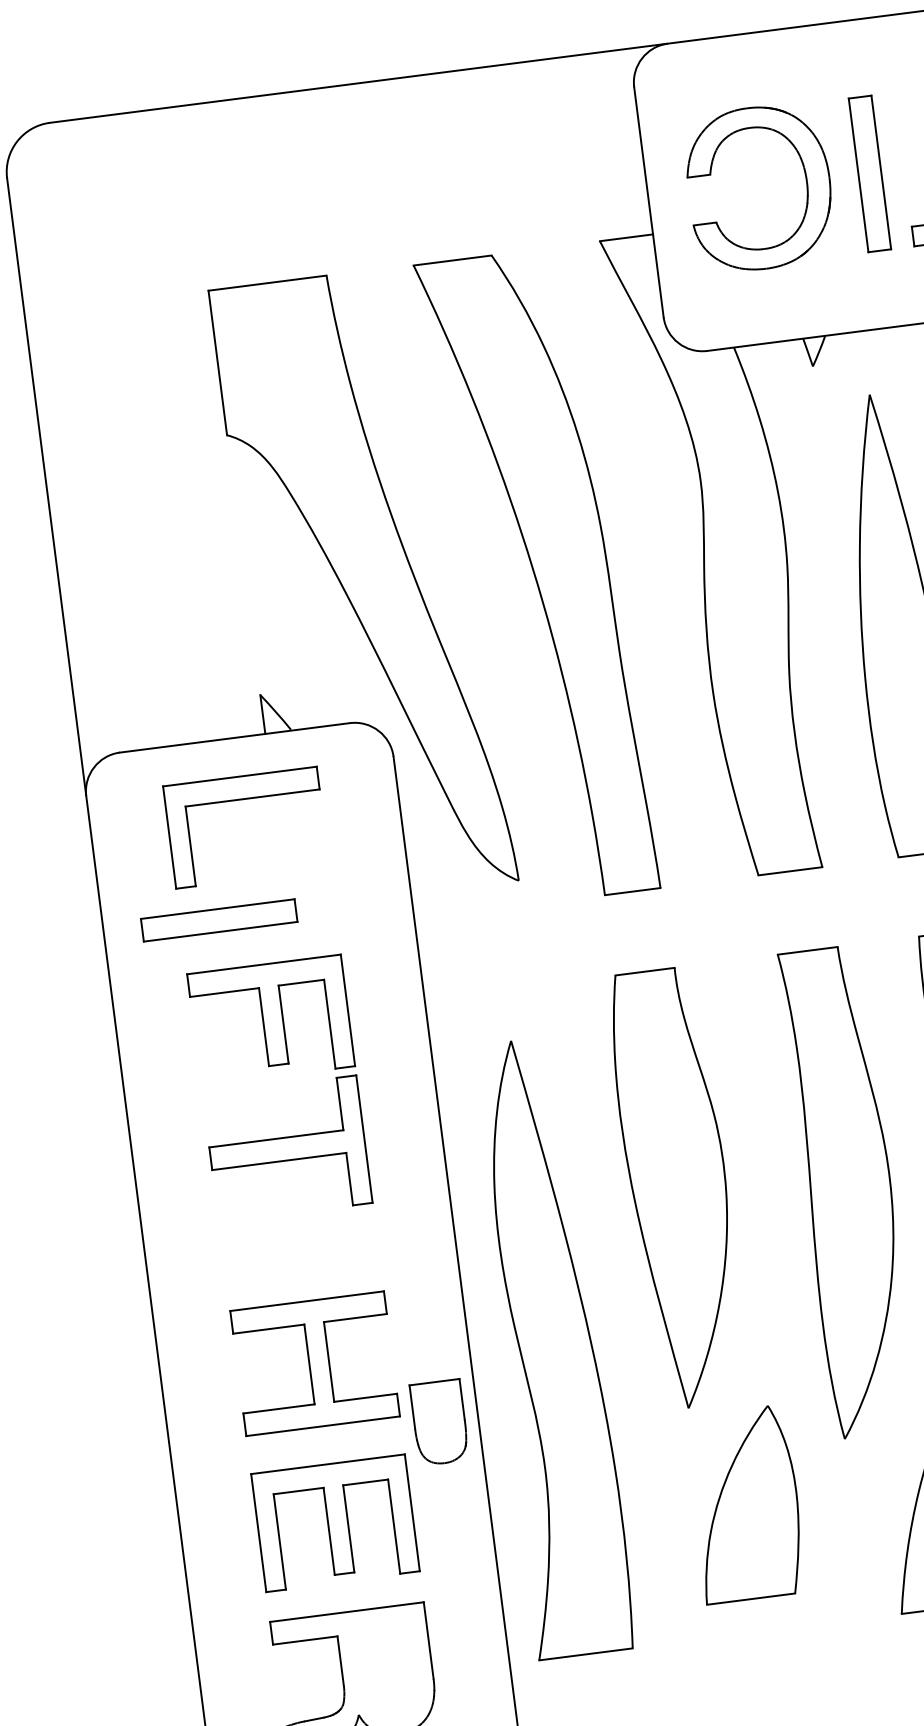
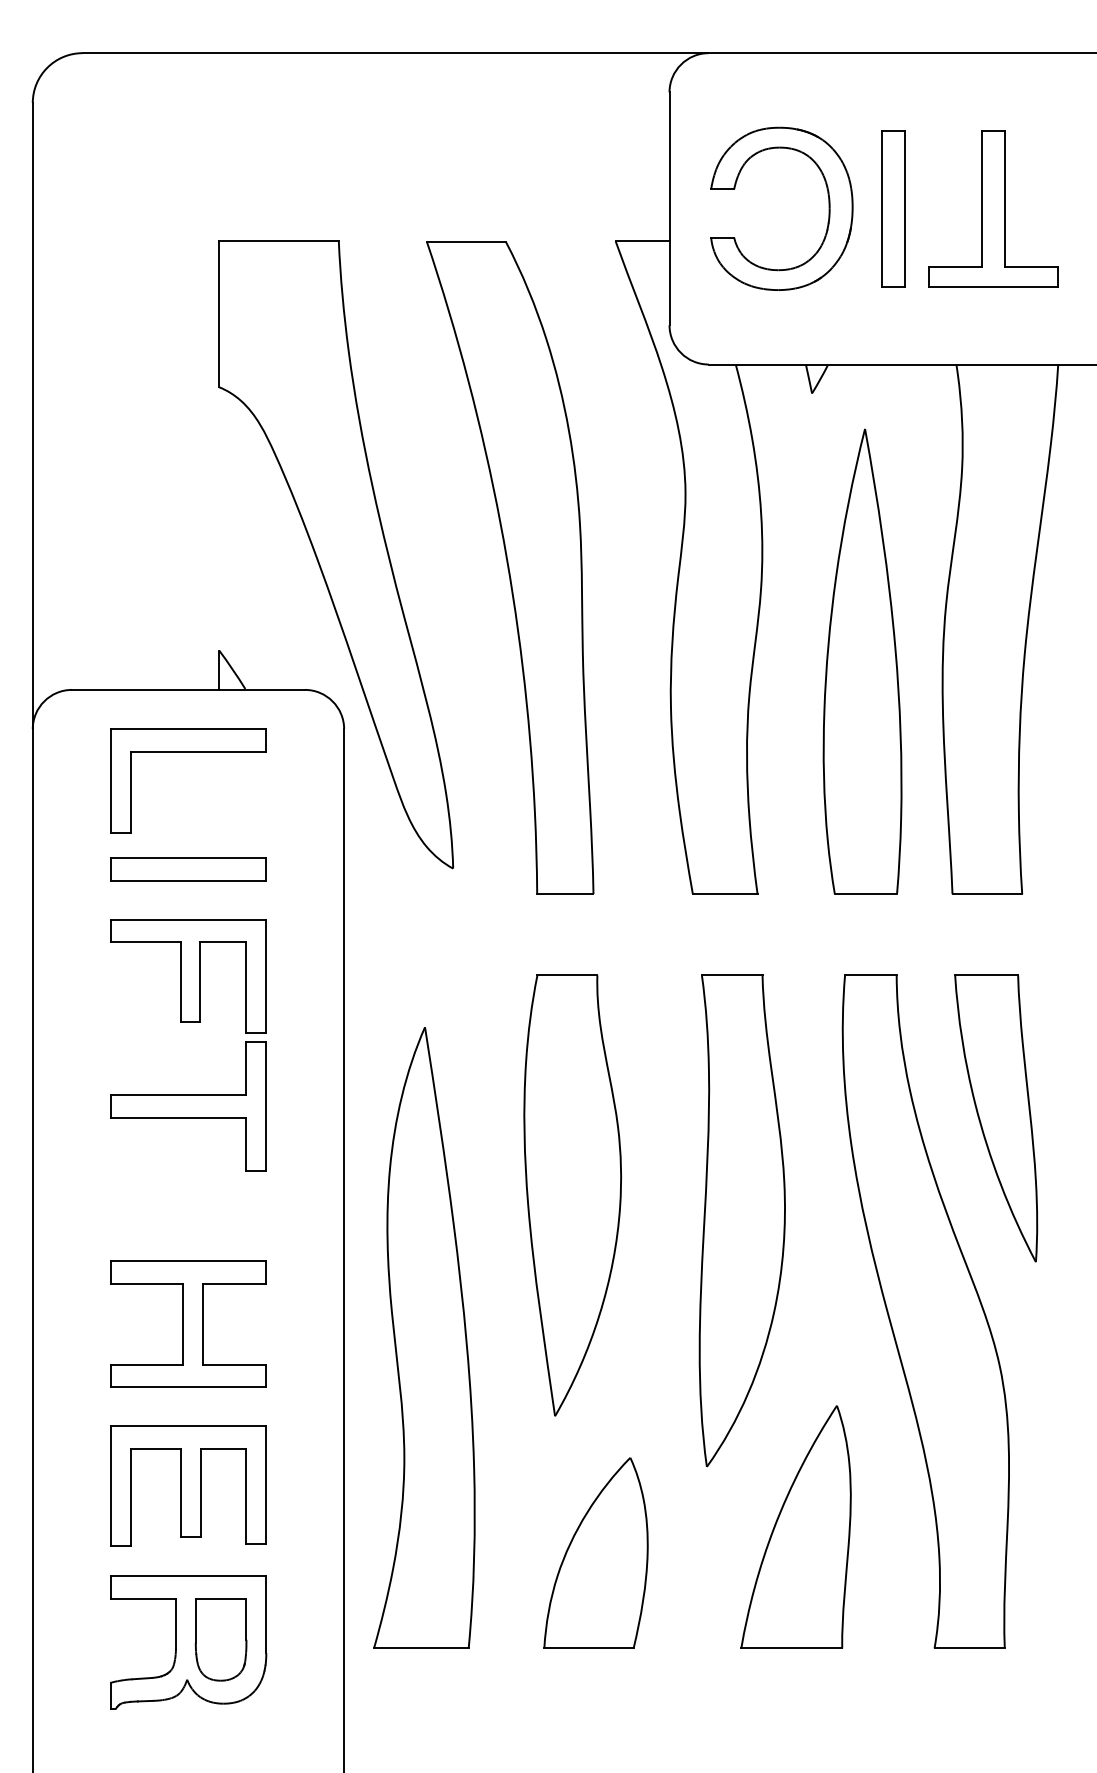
part: (219, 920) -> (188, 869), moved
part: (439, 1422) -> (220, 1639), moved
part: (745, 1503) -> (595, 1552), moved

